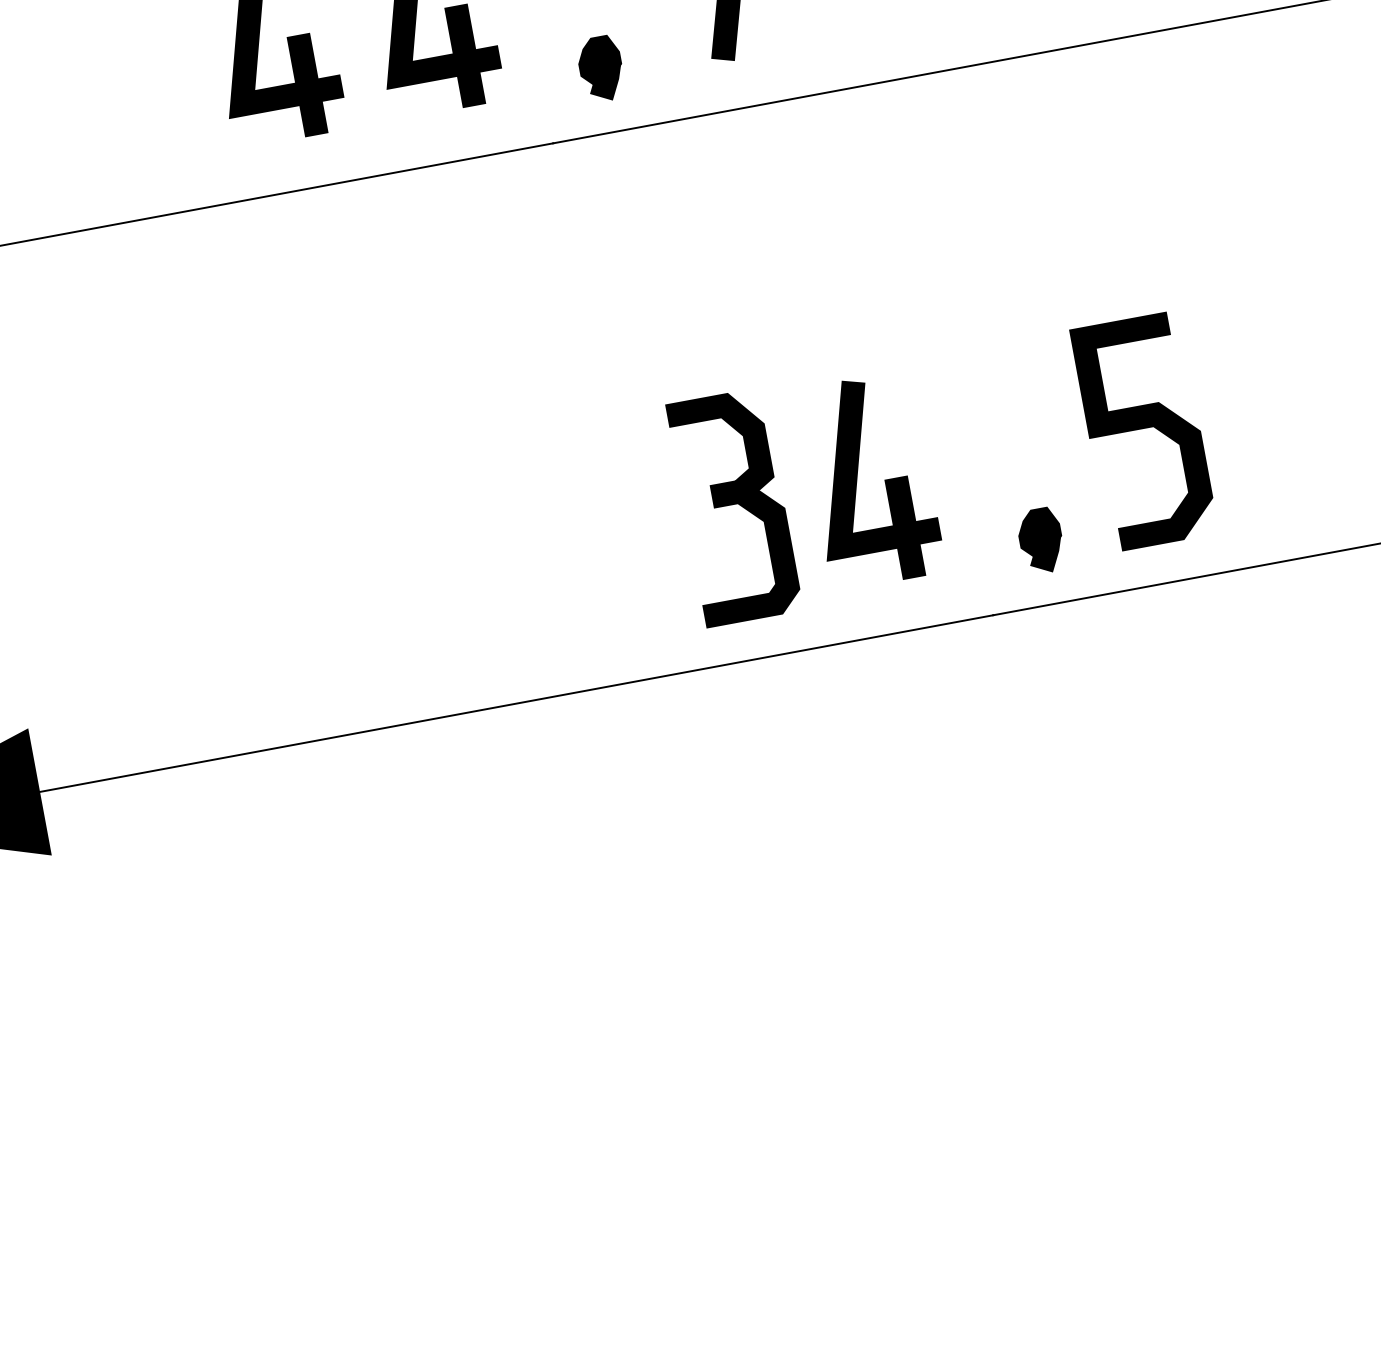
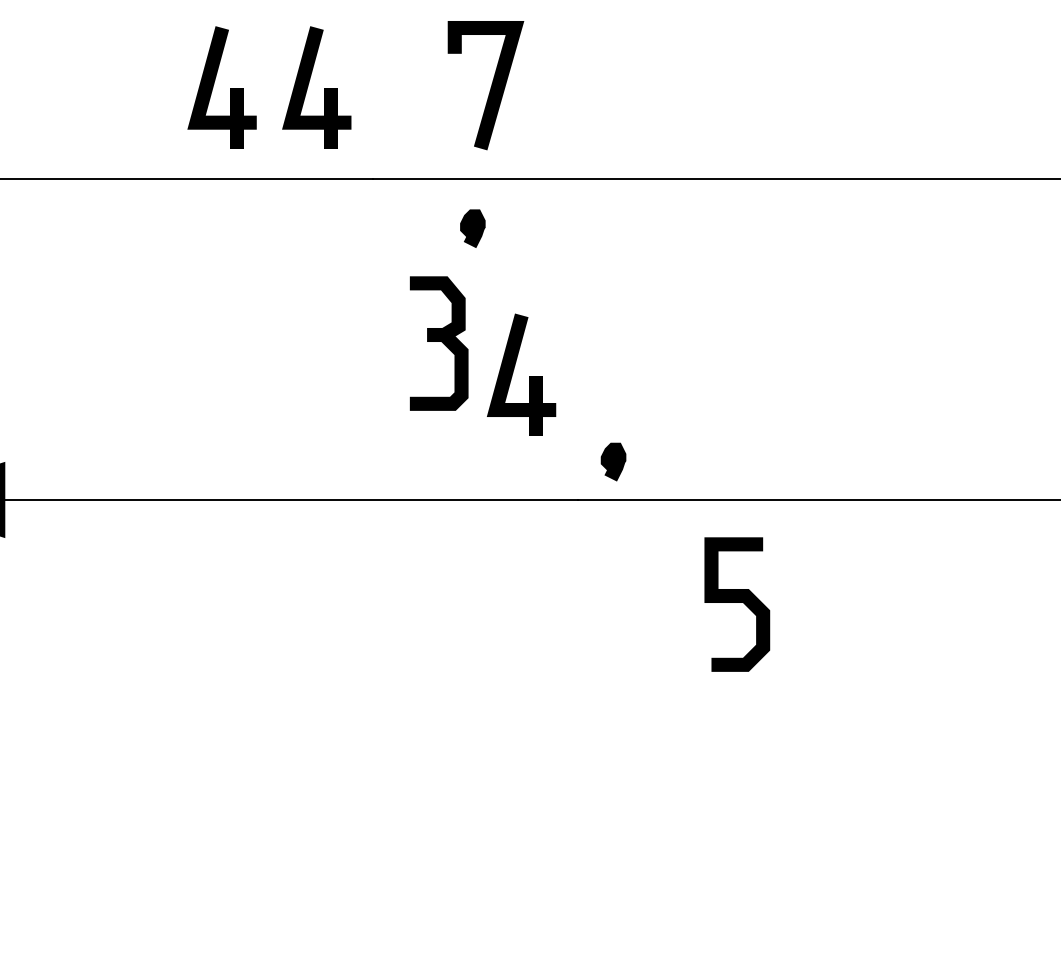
part: (600, 68) -> (472, 228), moved
curve: (1144, 427) -> (737, 602), moved
part: (857, 481) -> (513, 373), moved
part: (733, 507) -> (438, 343), moved

